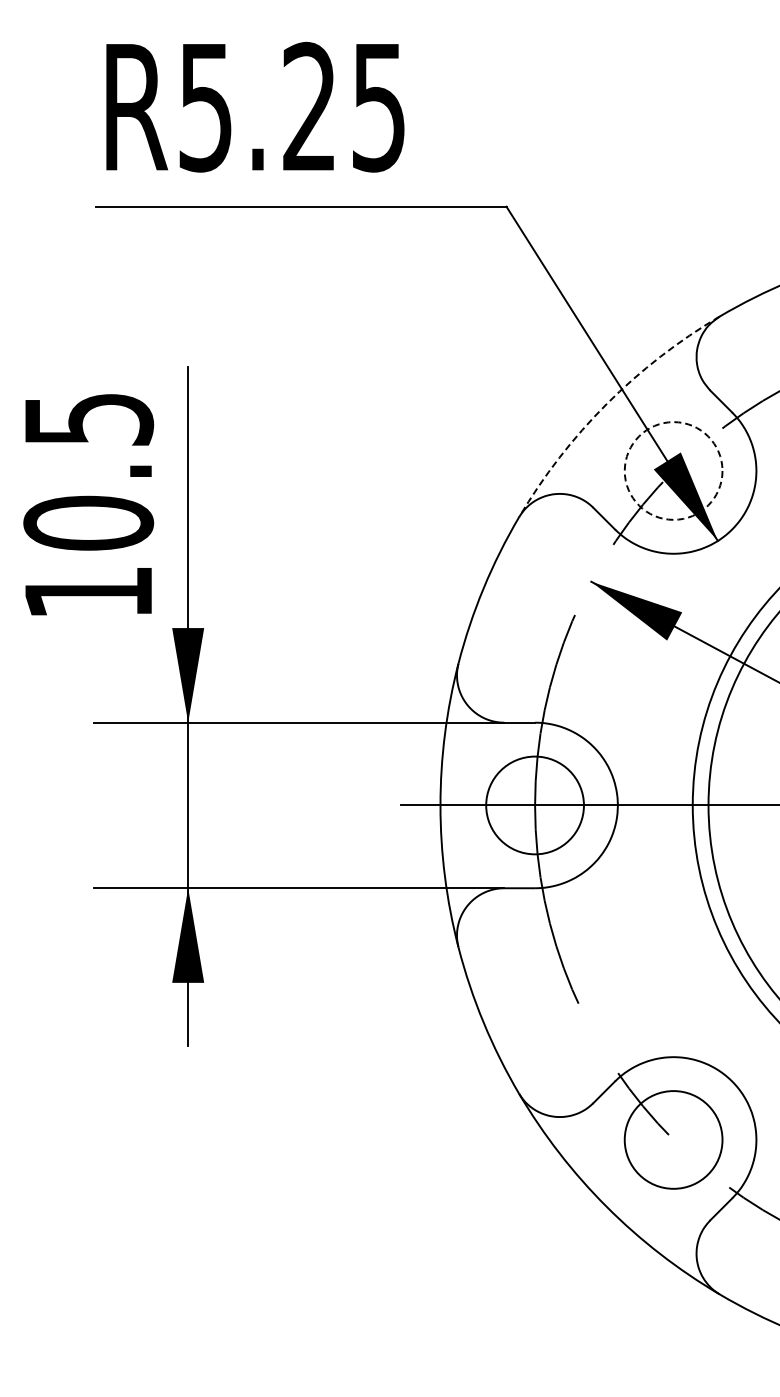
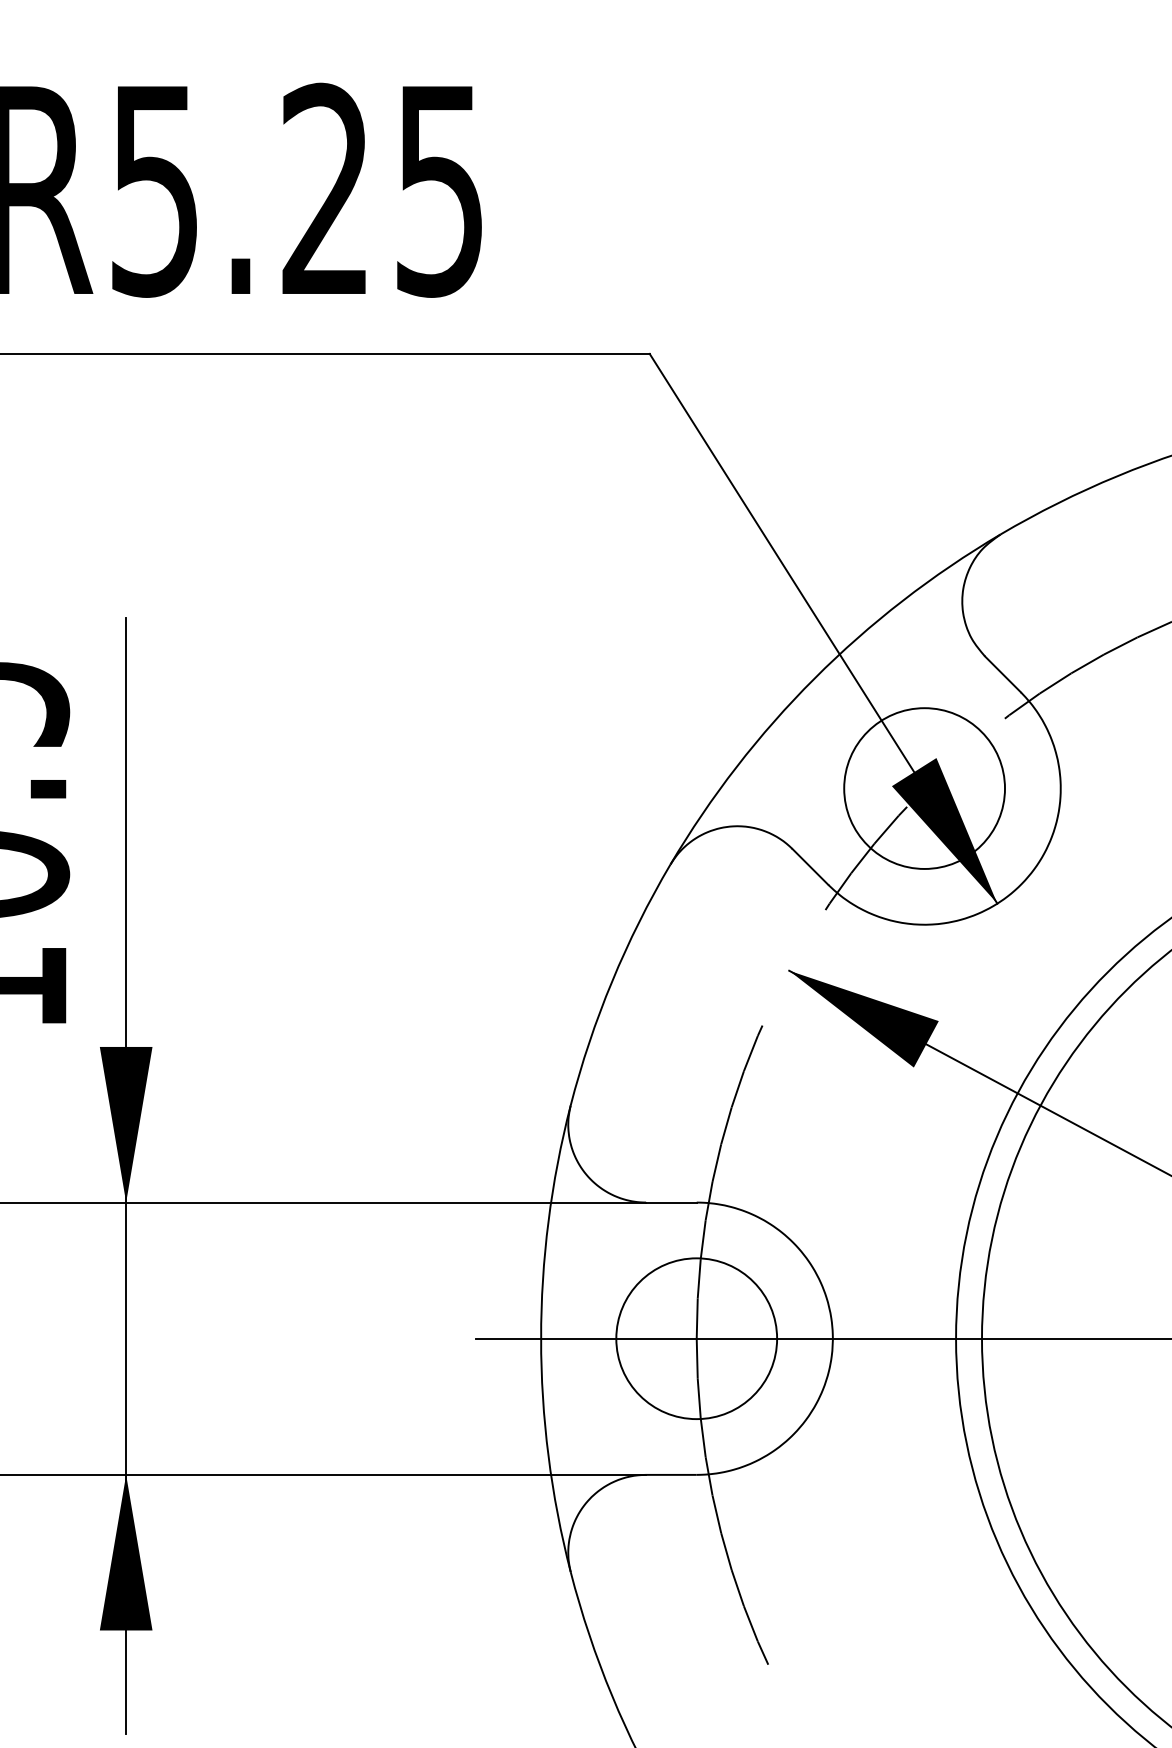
arc: (606, 404) -> (814, 679), dashed -> solid
circle: (673, 470) -> (924, 787), dashed -> solid

